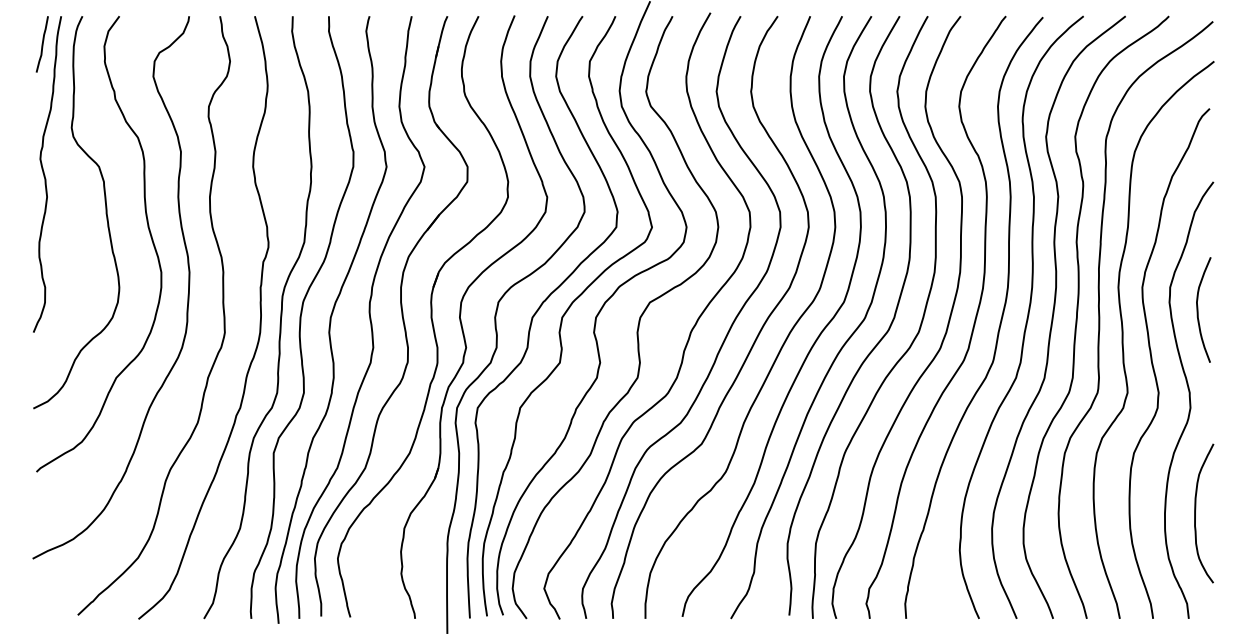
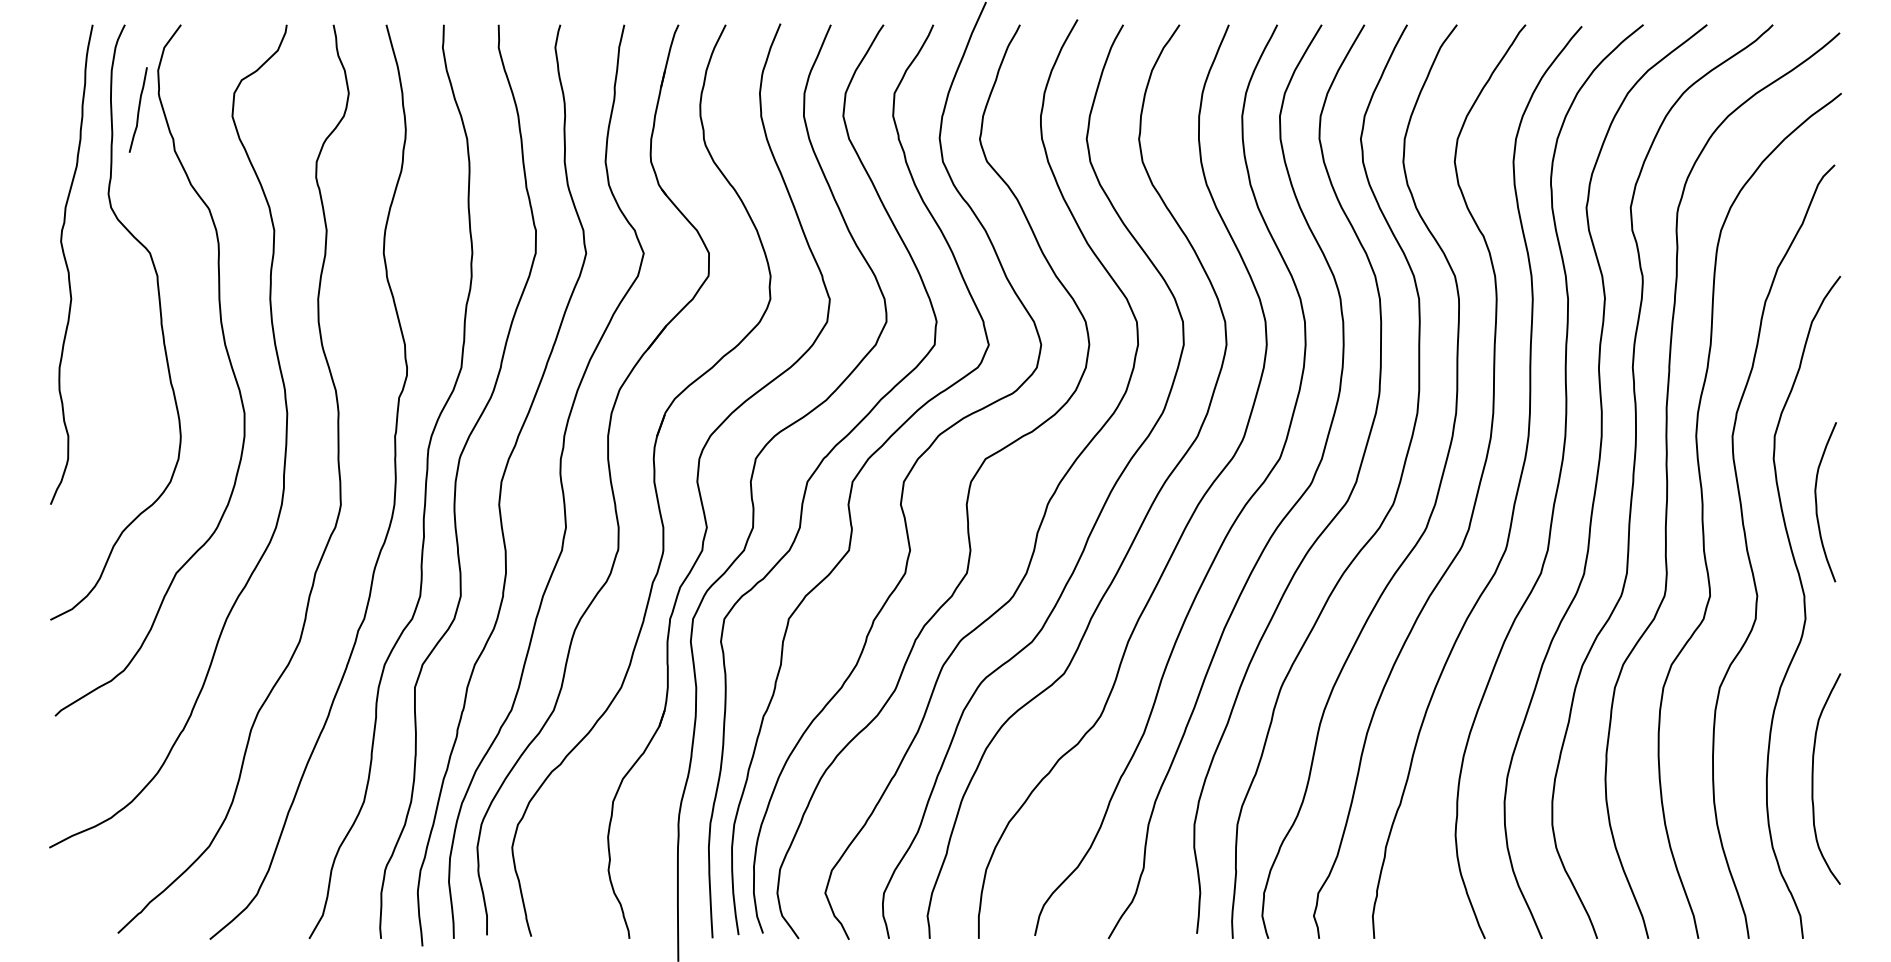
curve: (41, 44) -> (137, 110), moved
curve: (1198, 309) -> (1817, 501), moved

